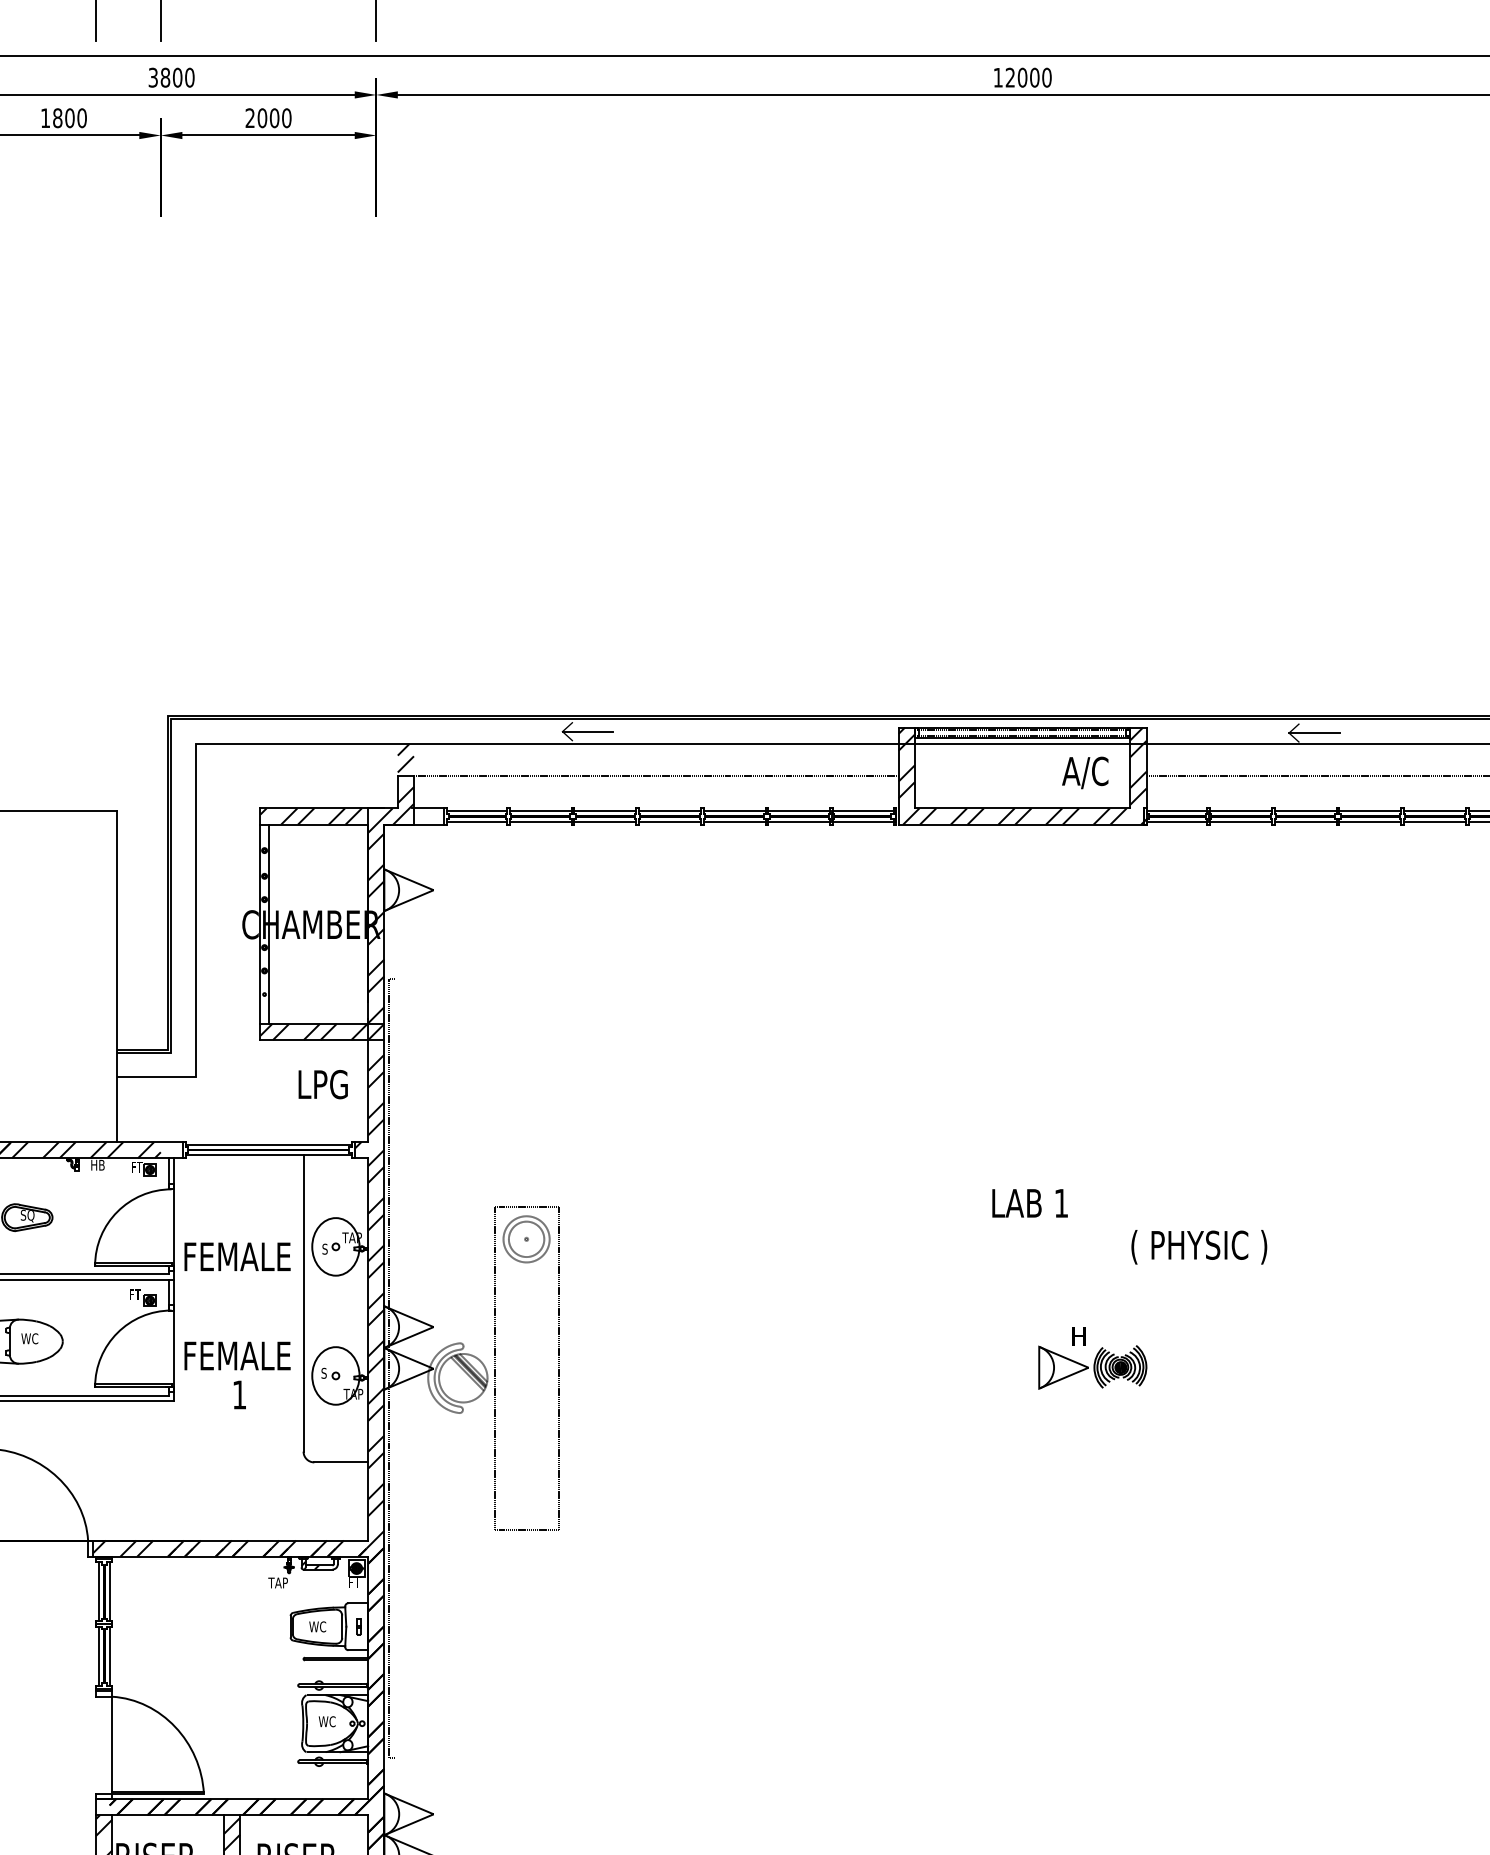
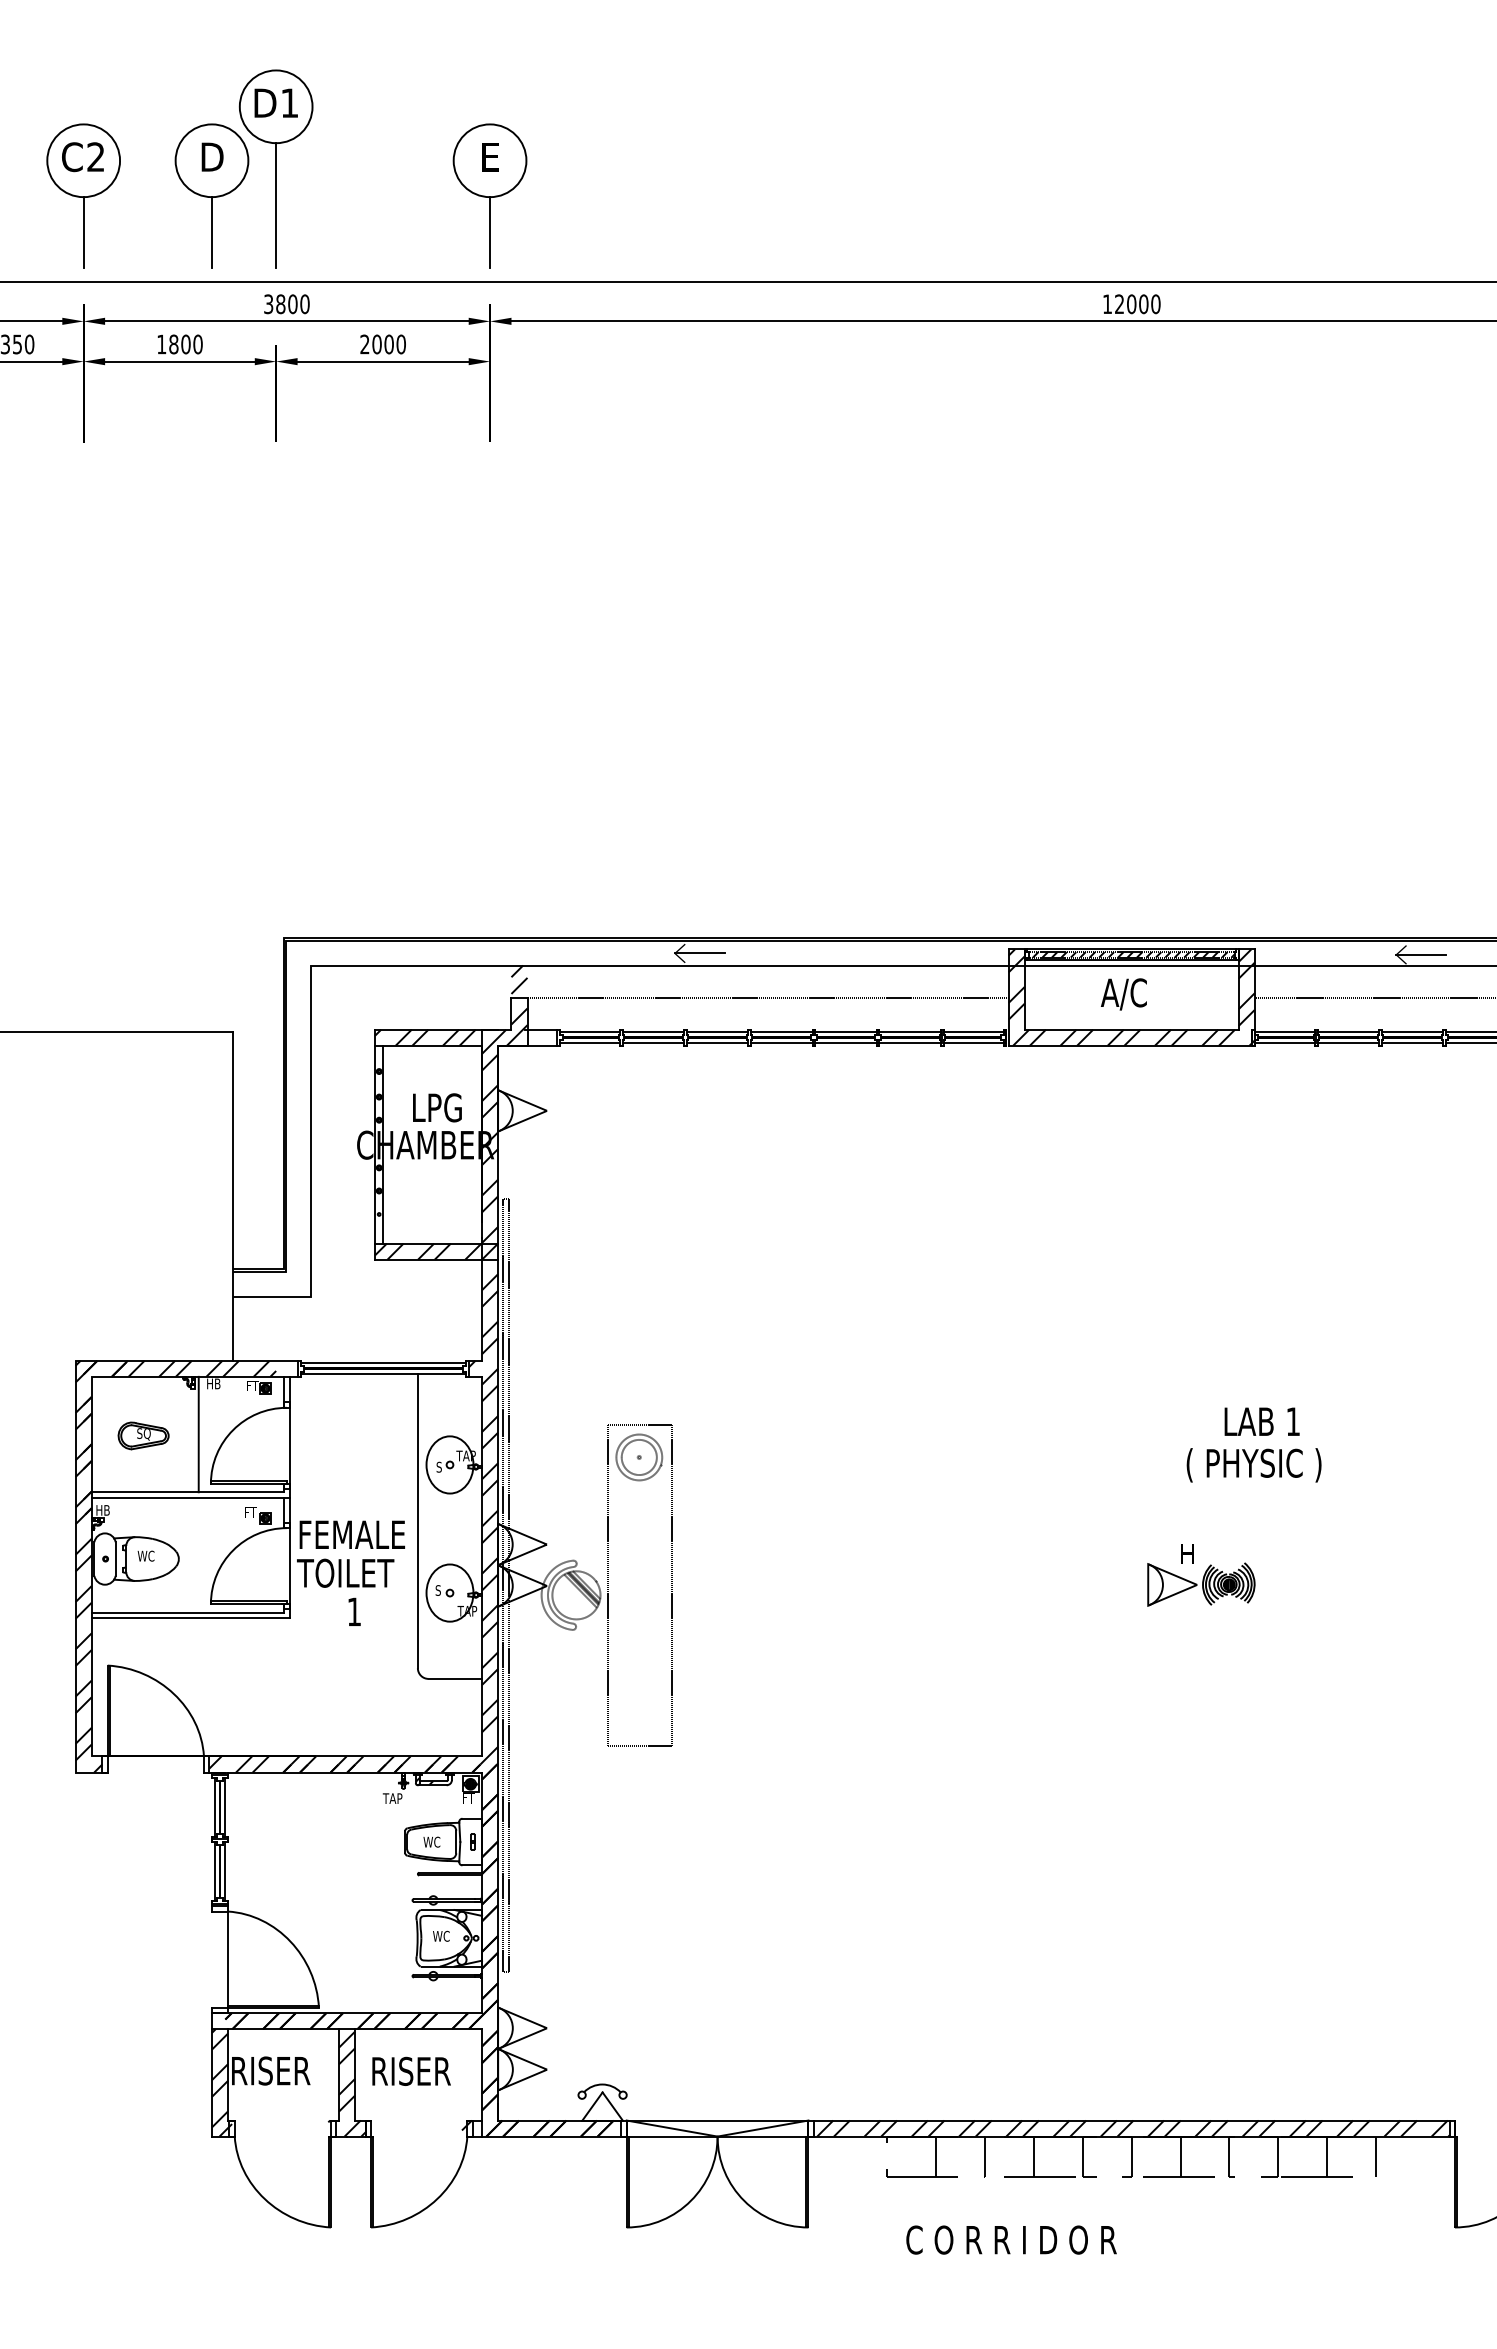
hatch: (1022, 732) -> (1131, 954), added
text: (1084, 773) -> (1123, 994), moved
text: (323, 1084) -> (437, 1107), moved
text: (1029, 1203) -> (1261, 1421), moved
line: (82, 1216) -> (198, 1434), added
text: (1198, 1247) -> (1253, 1465), moved
text: (236, 1256) -> (351, 1534), moved
text: (236, 1355) -> (351, 1572), FEMALE -> TOILET
line: (395, 1368) -> (509, 1585), added

